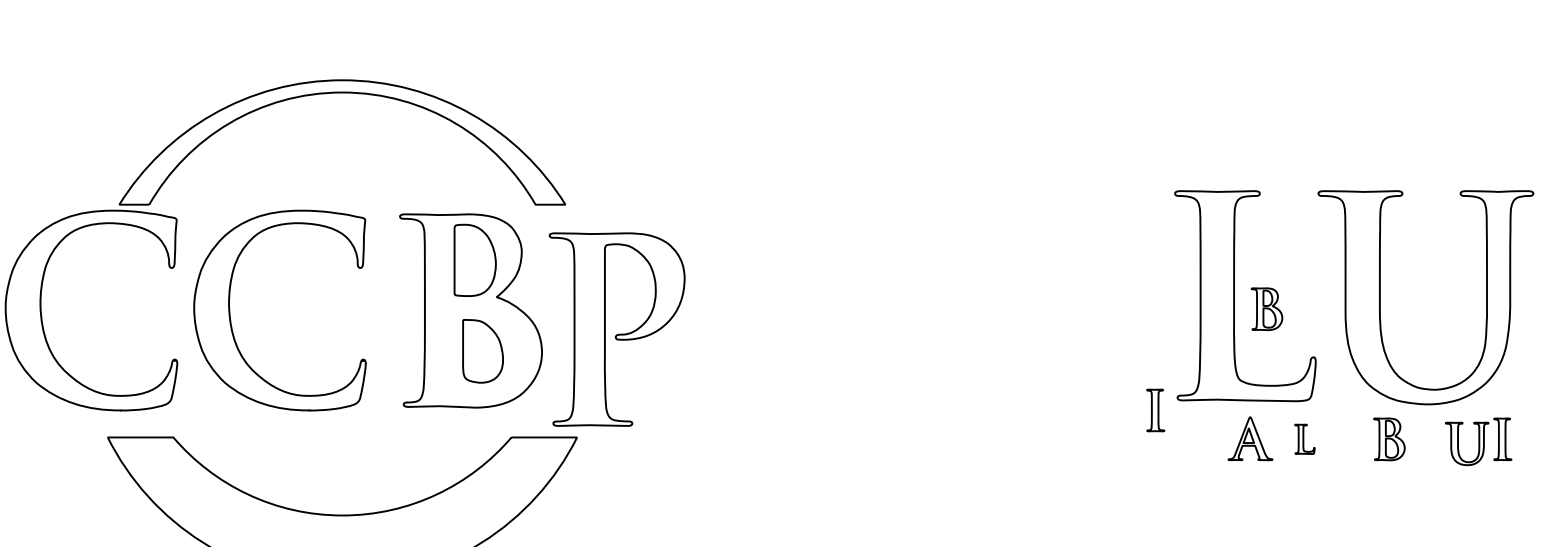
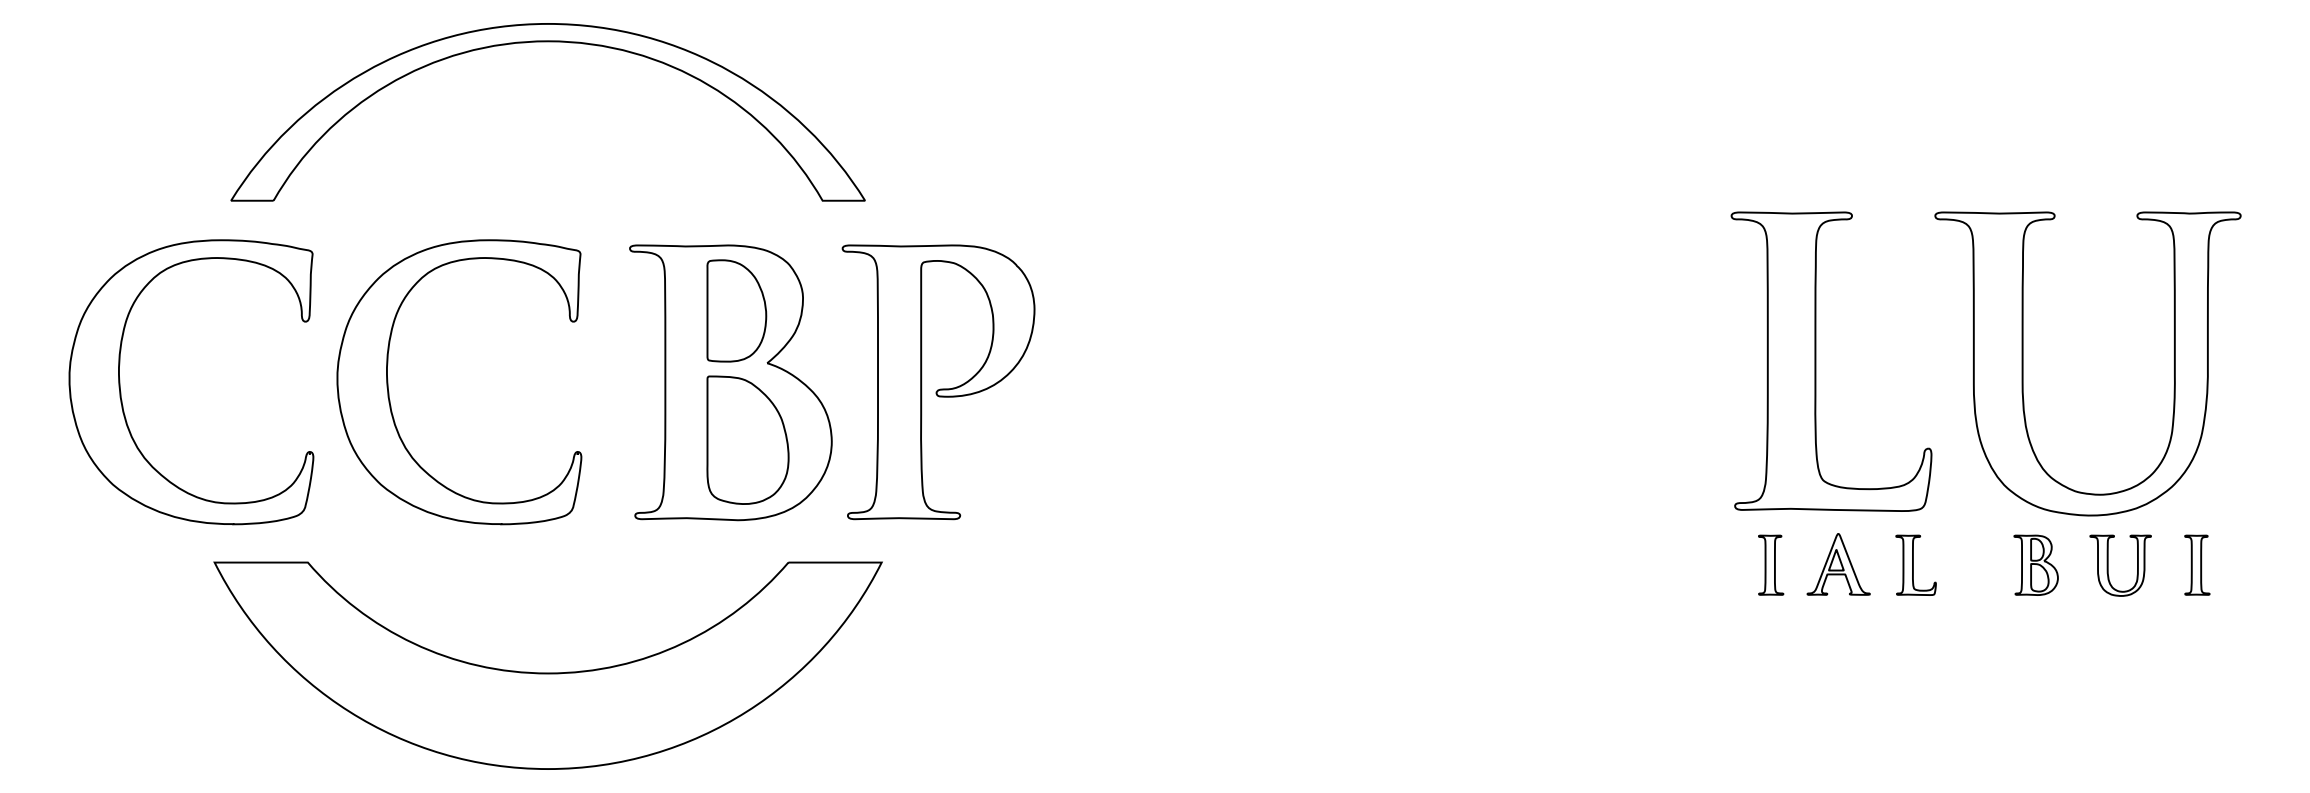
part: (341, 93) -> (547, 42), moved
part: (1266, 308) -> (1861, 379), removed
part: (618, 333) -> (940, 388), moved
part: (482, 350) -> (747, 439), size x1.43
part: (1156, 409) -> (1771, 564), moved
part: (1304, 438) -> (1915, 564), size x1.43
part: (1458, 443) -> (2108, 565), moved

